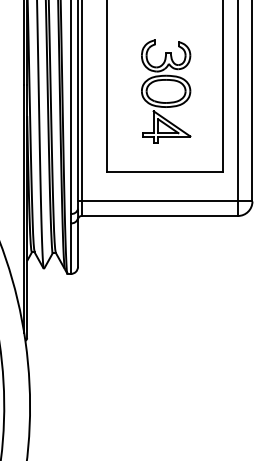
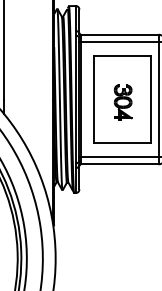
part: (167, 91) -> (123, 102), size x0.7

